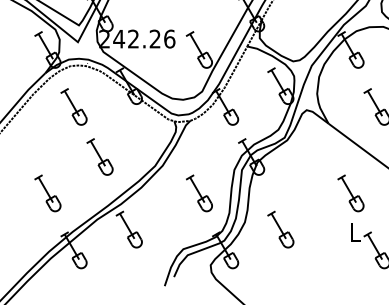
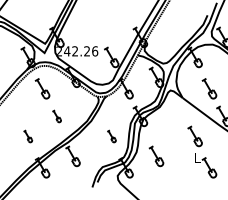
part: (99, 157) -> (56, 116), size x0.6
part: (46, 193) -> (27, 136), size x0.6
part: (199, 193) -> (111, 136), size x0.6

